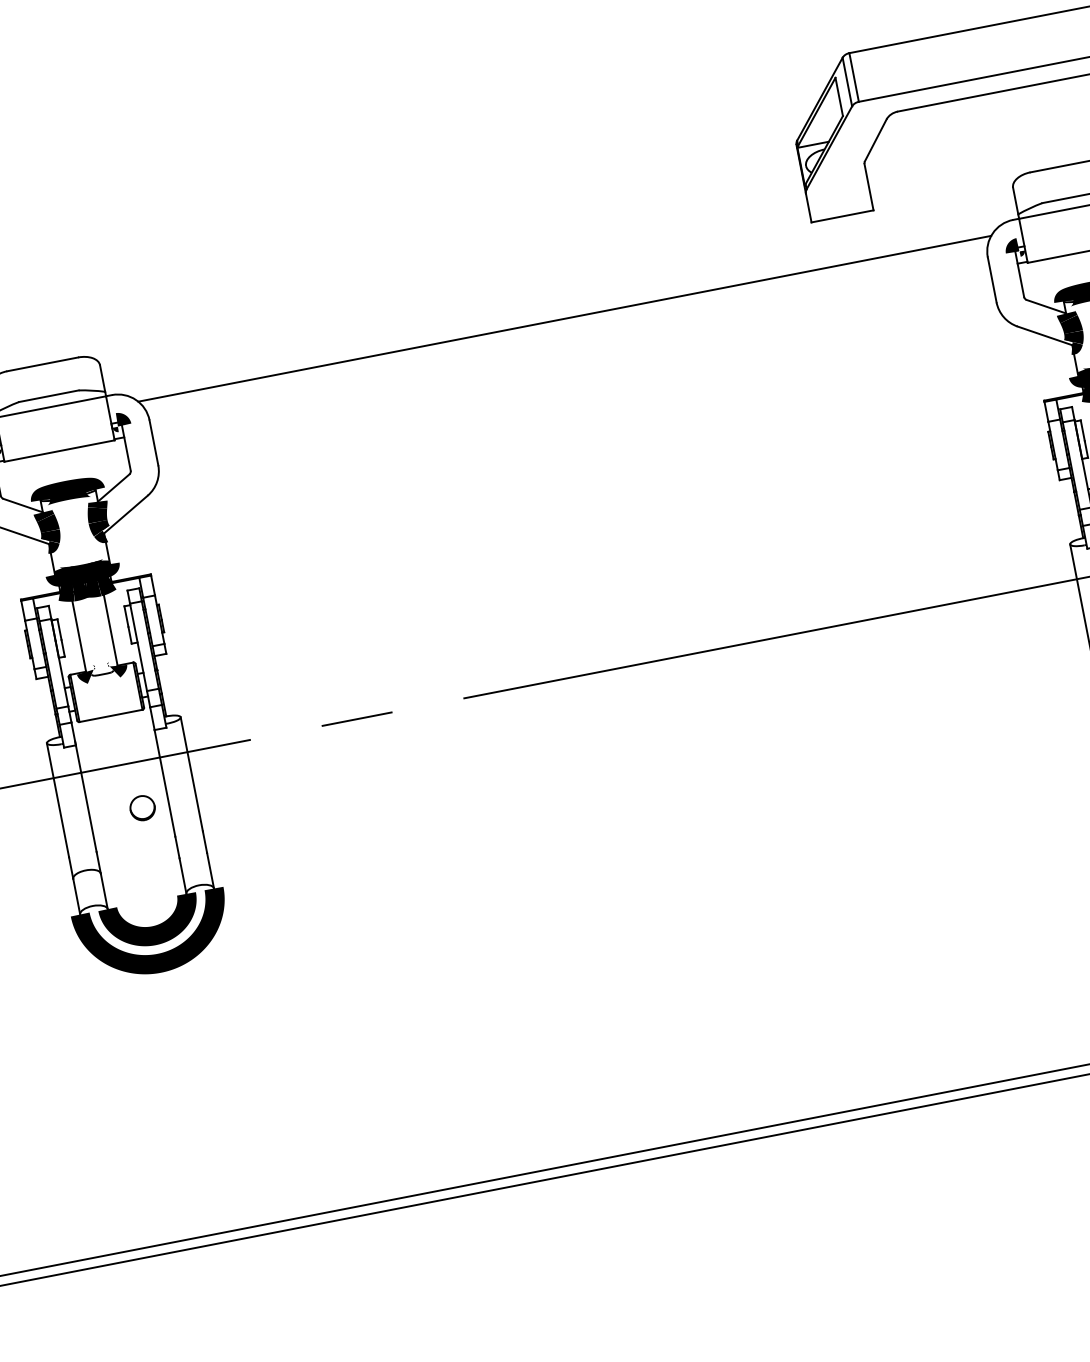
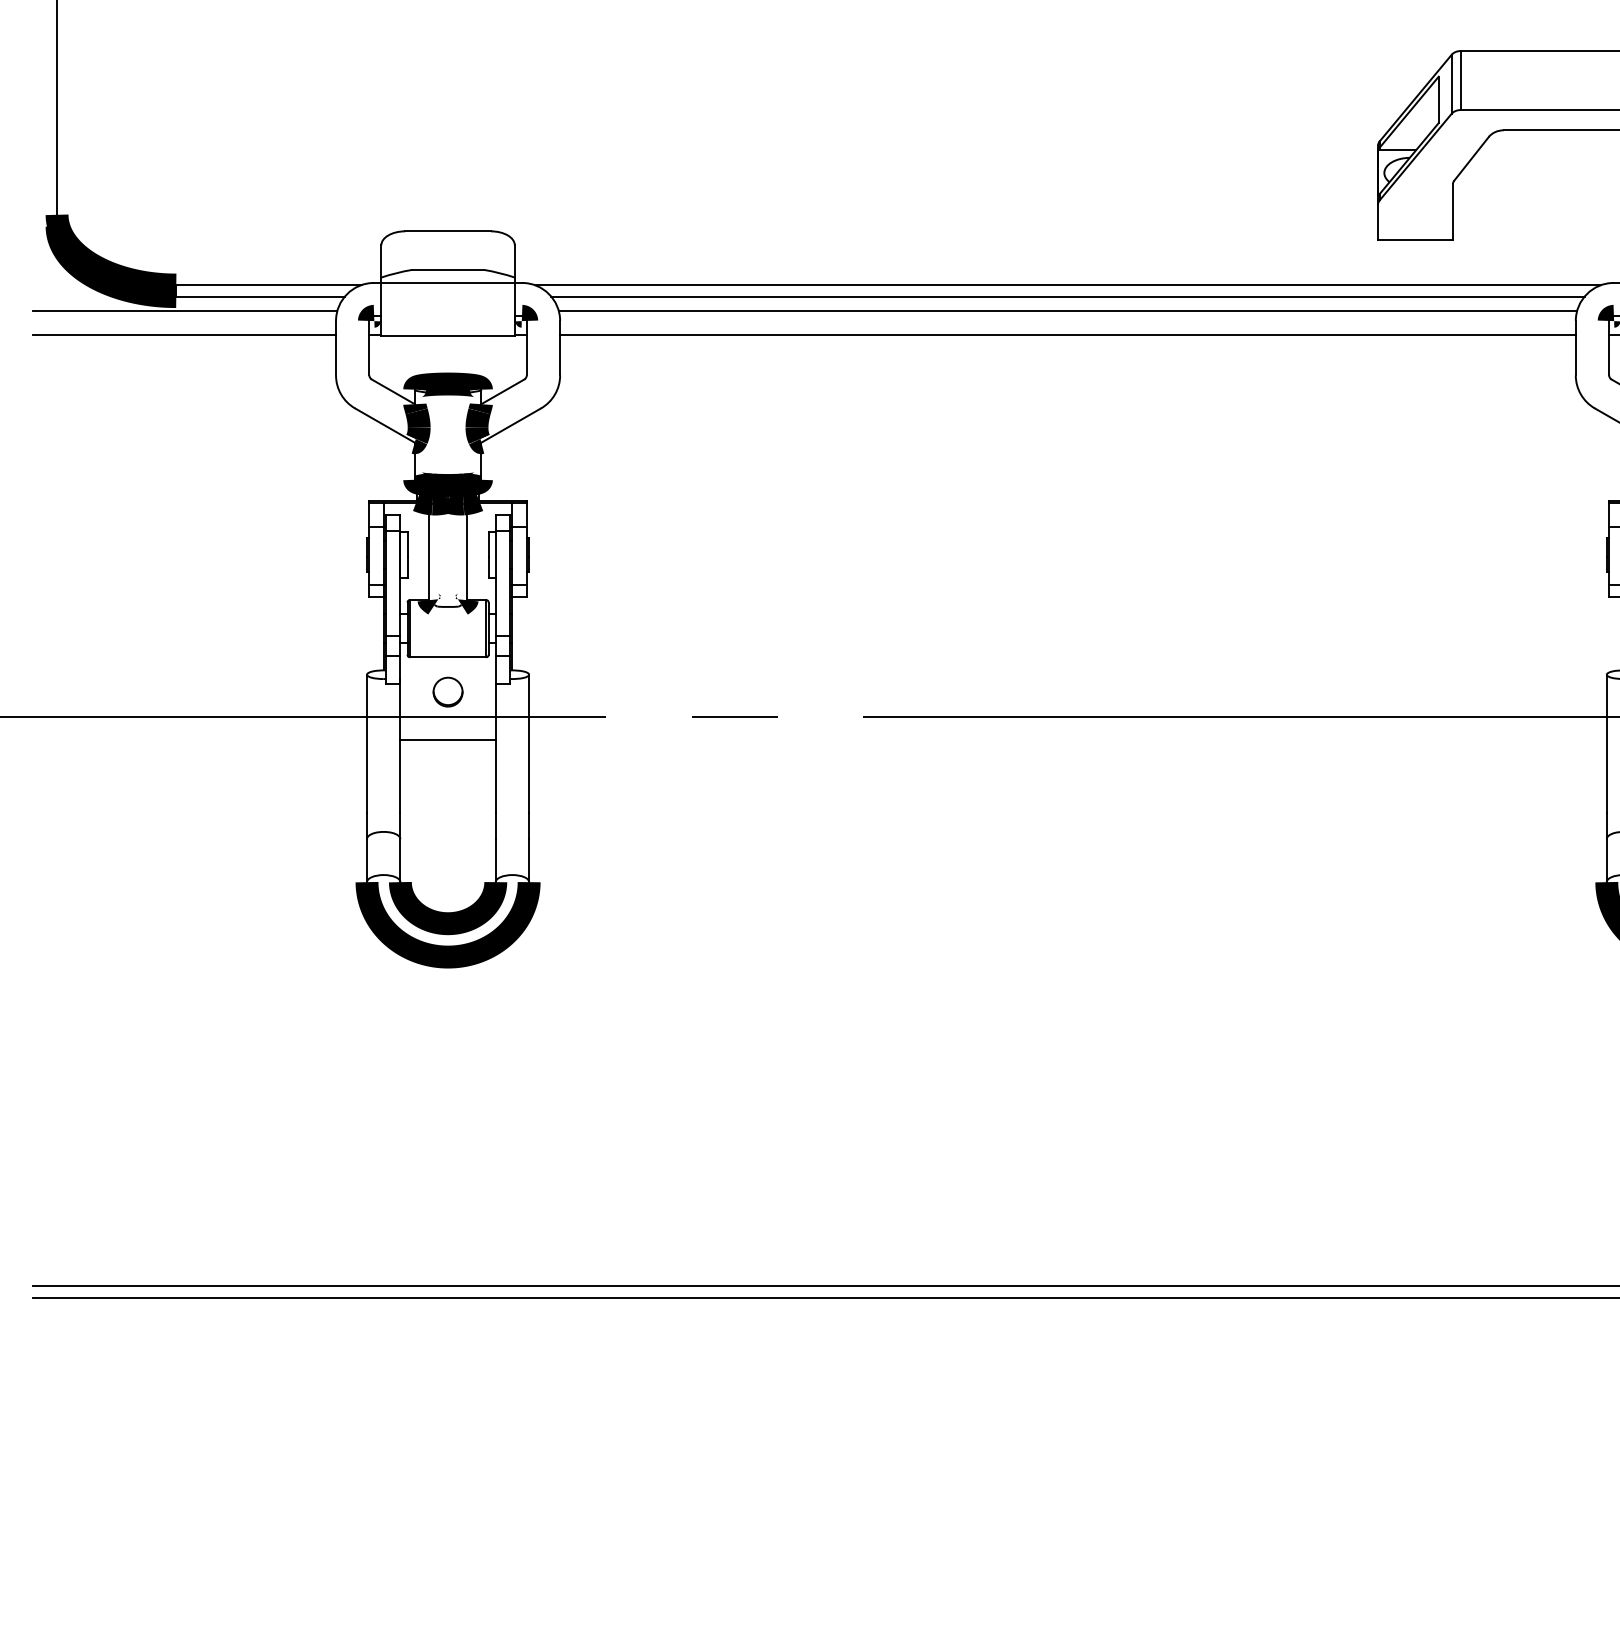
line: (562, 309) -> (1067, 285), added
line: (566, 330) -> (1067, 310), added
line: (570, 350) -> (1067, 335), added
line: (123, 783) -> (447, 739), added
part: (142, 807) -> (447, 691), moved

